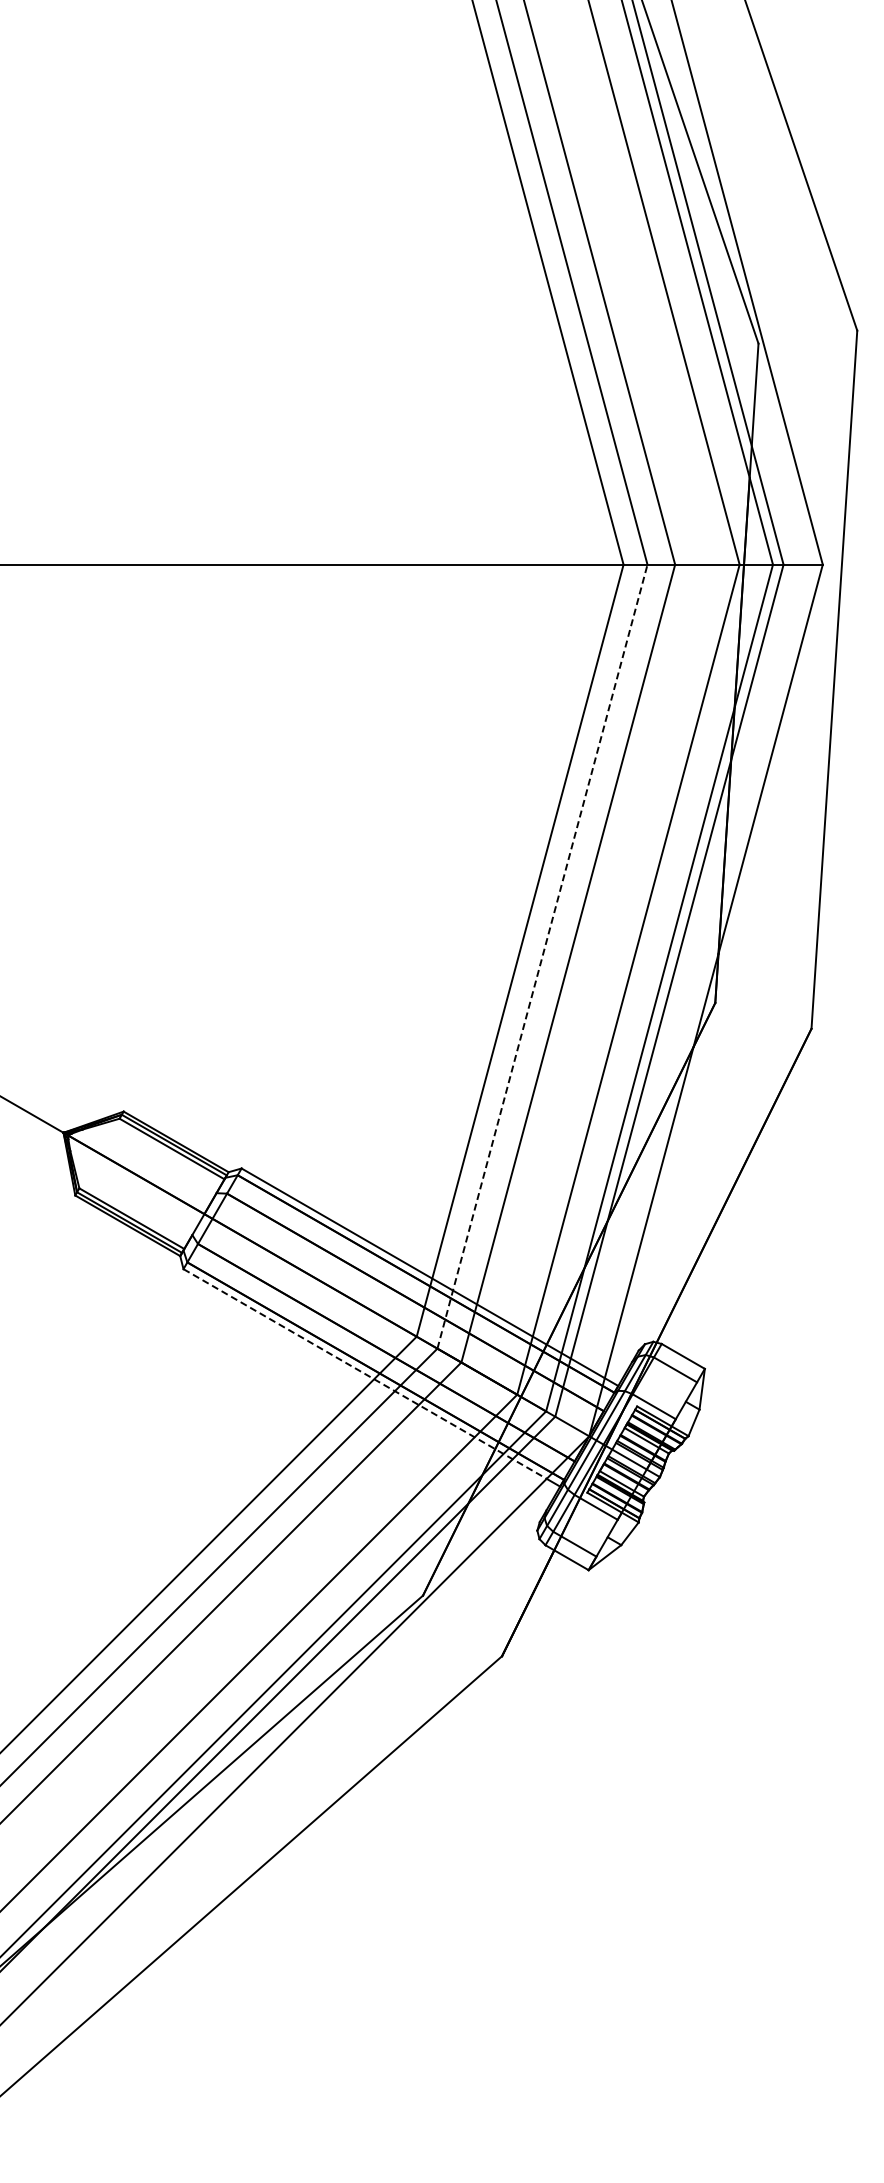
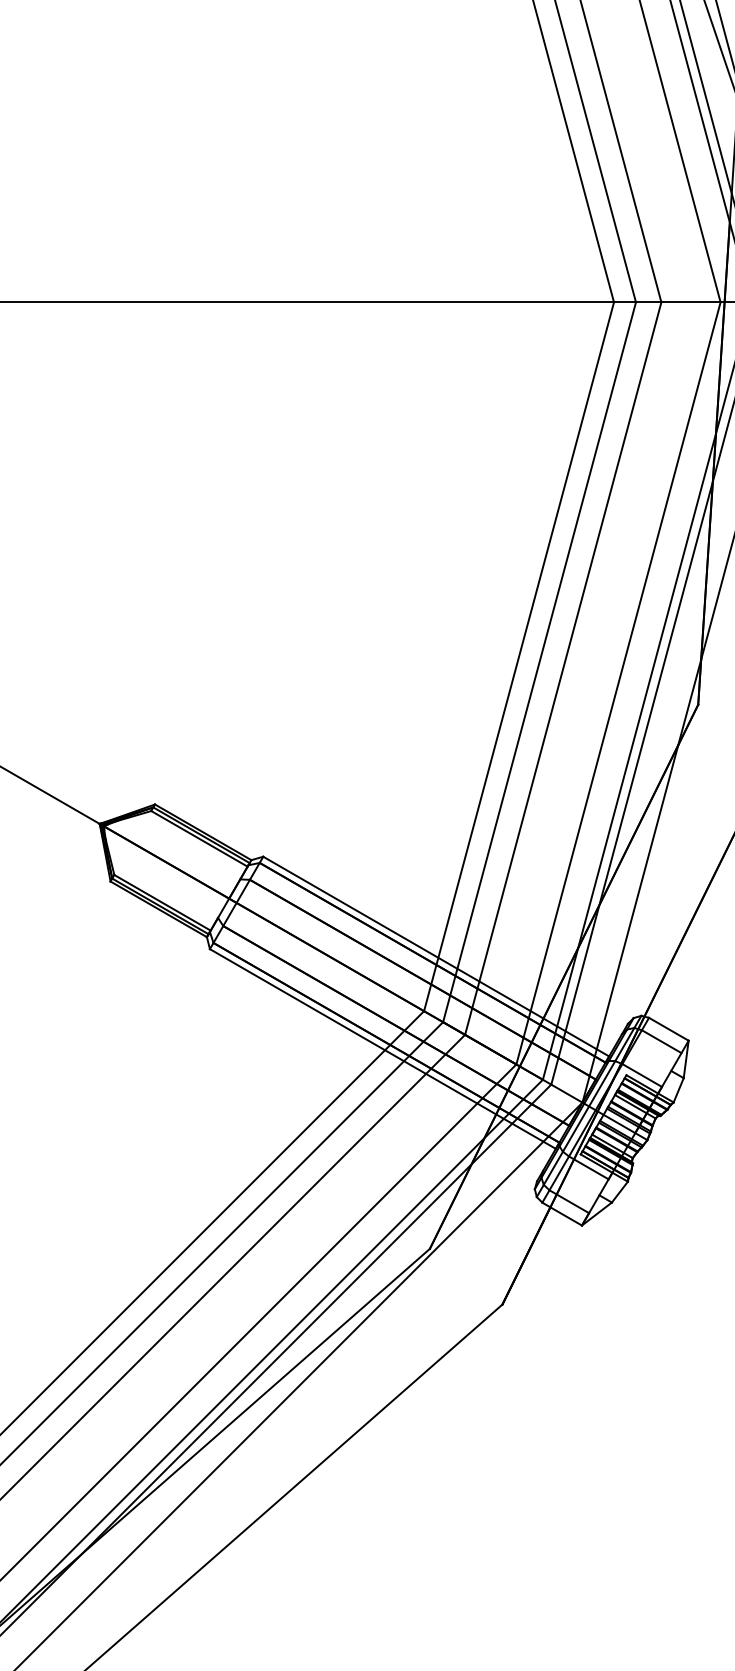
line: (542, 956) -> (539, 662), dashed -> solid
line: (365, 1374) -> (377, 1045), dashed -> solid

